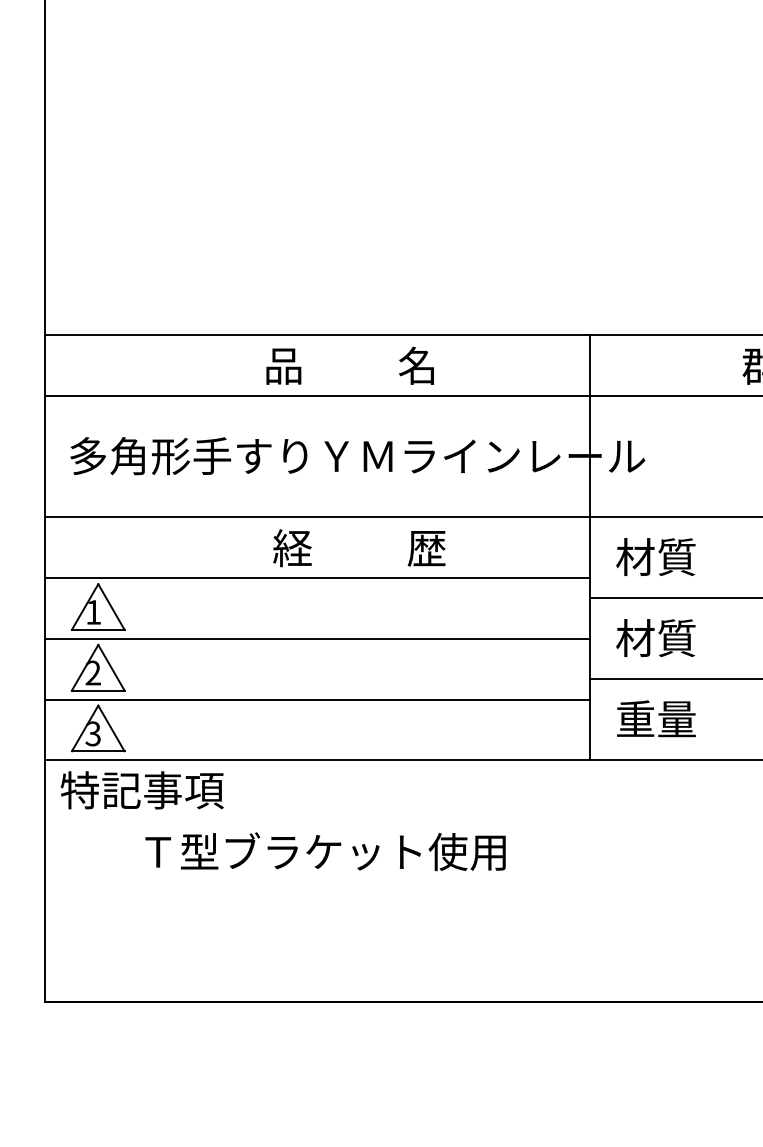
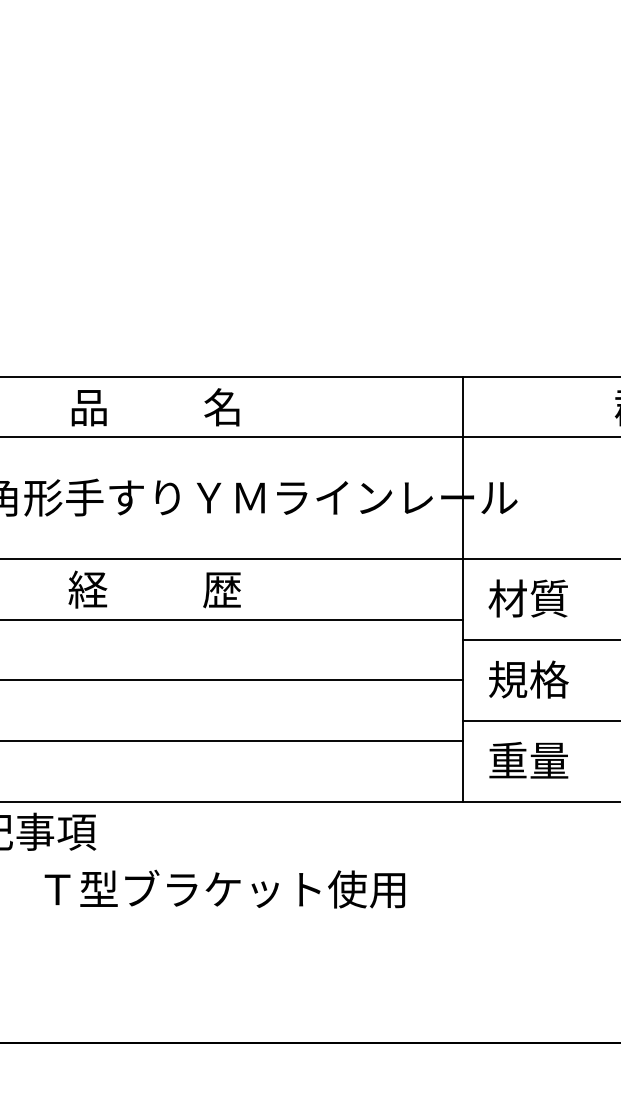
text: (349, 365) -> (154, 406), moved
text: (359, 548) -> (154, 589), moved
text: (656, 638) -> (528, 679), 材質 -> 規格
text: (325, 851) -> (224, 888), moved

